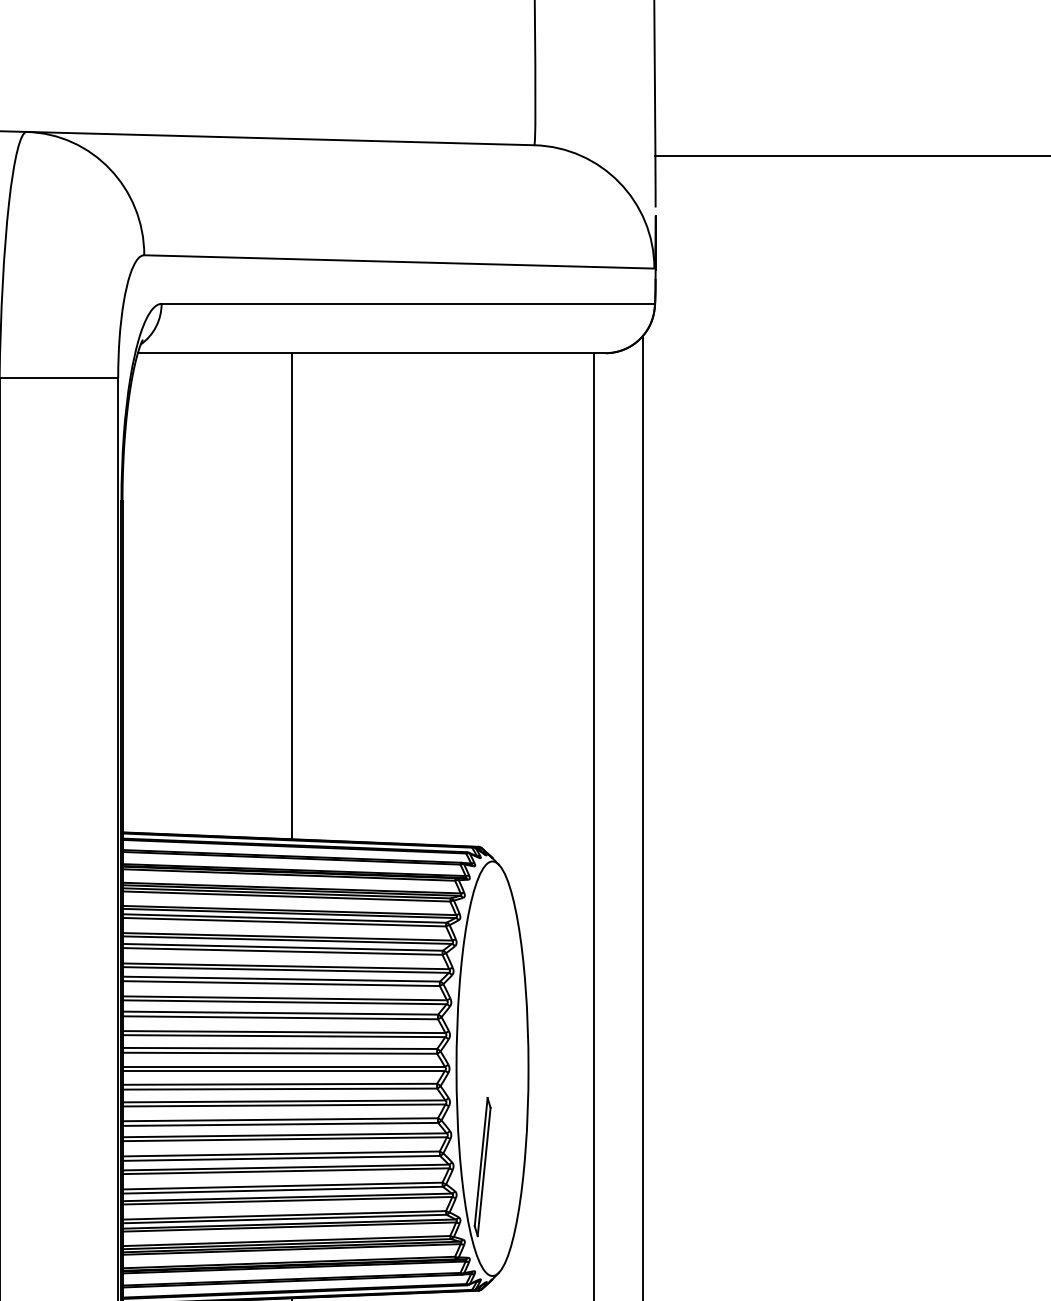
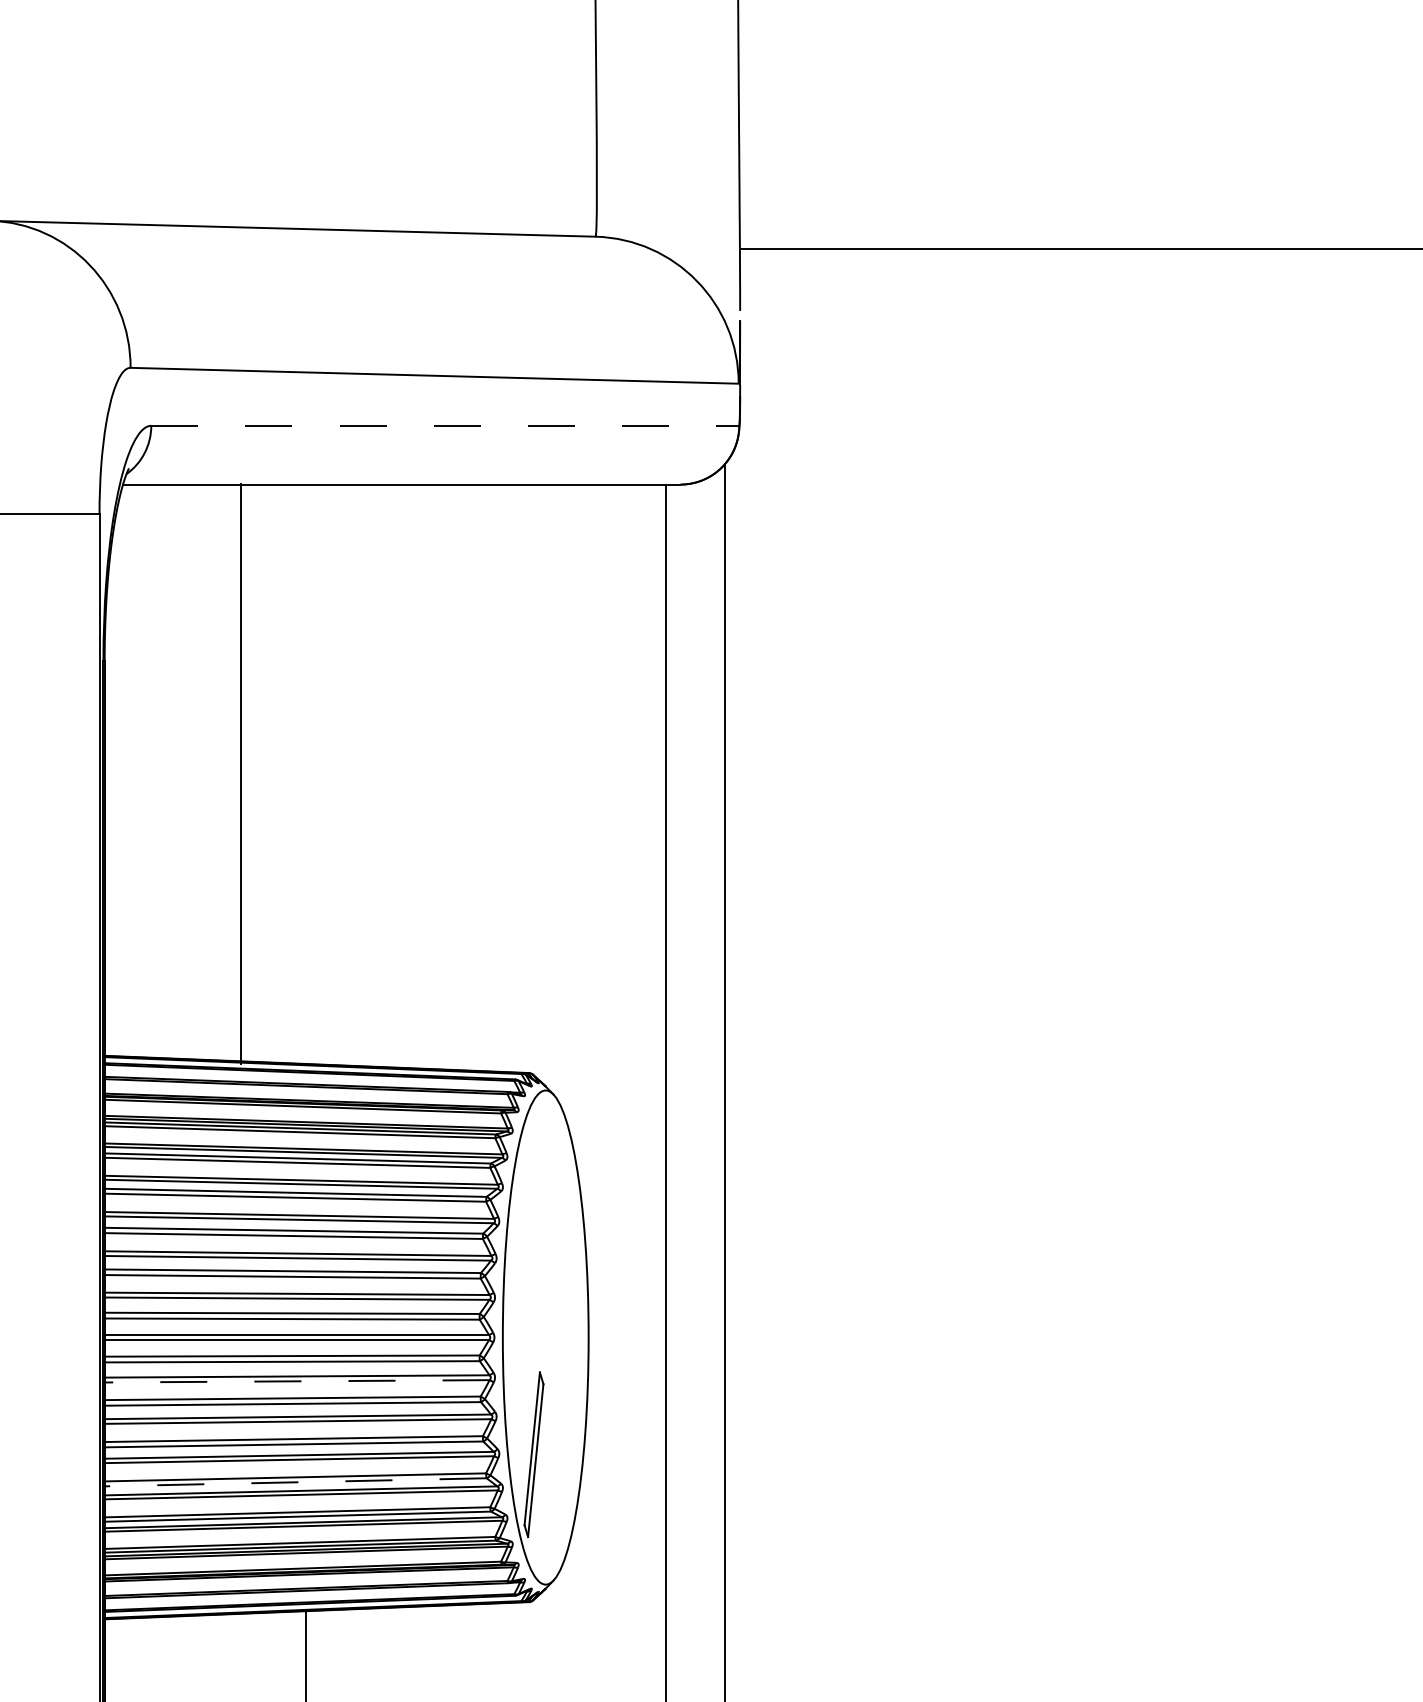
line: (408, 303) -> (445, 425), solid -> dashed
line: (291, 595) -> (241, 773), moved
line: (283, 1105) -> (296, 1381), solid -> dashed
line: (282, 1190) -> (295, 1482), solid -> dashed

